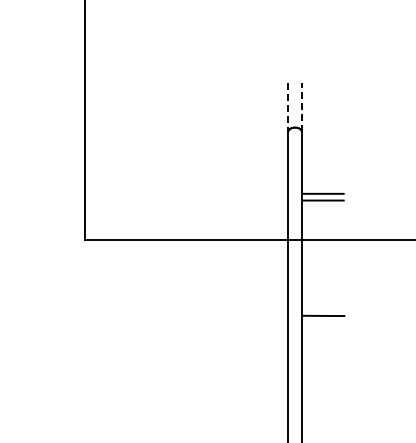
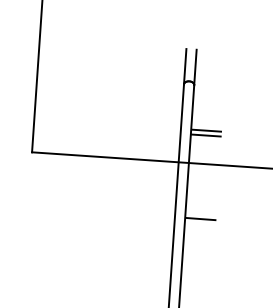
line: (302, 107) -> (195, 67), dashed -> solid
line: (288, 108) -> (185, 67), dashed -> solid

